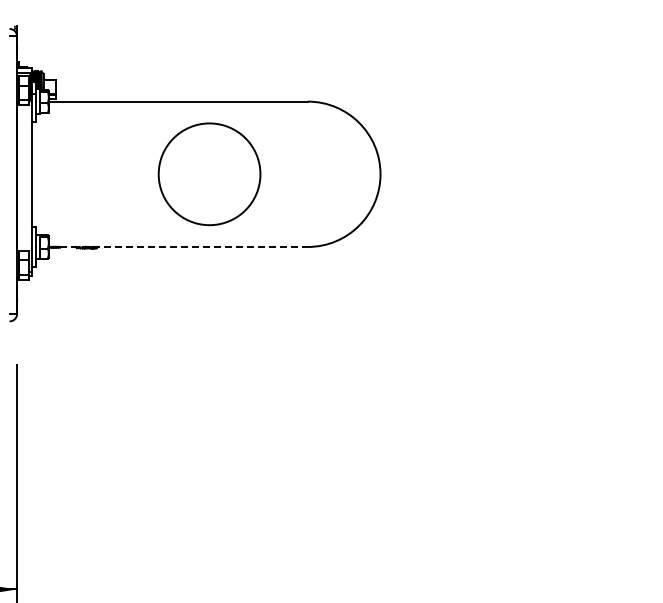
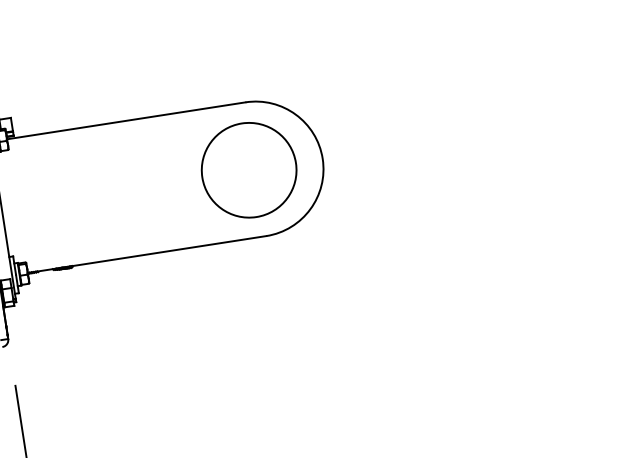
circle: (209, 174) -> (249, 170), moved
line: (178, 246) -> (147, 254), dashed -> solid

